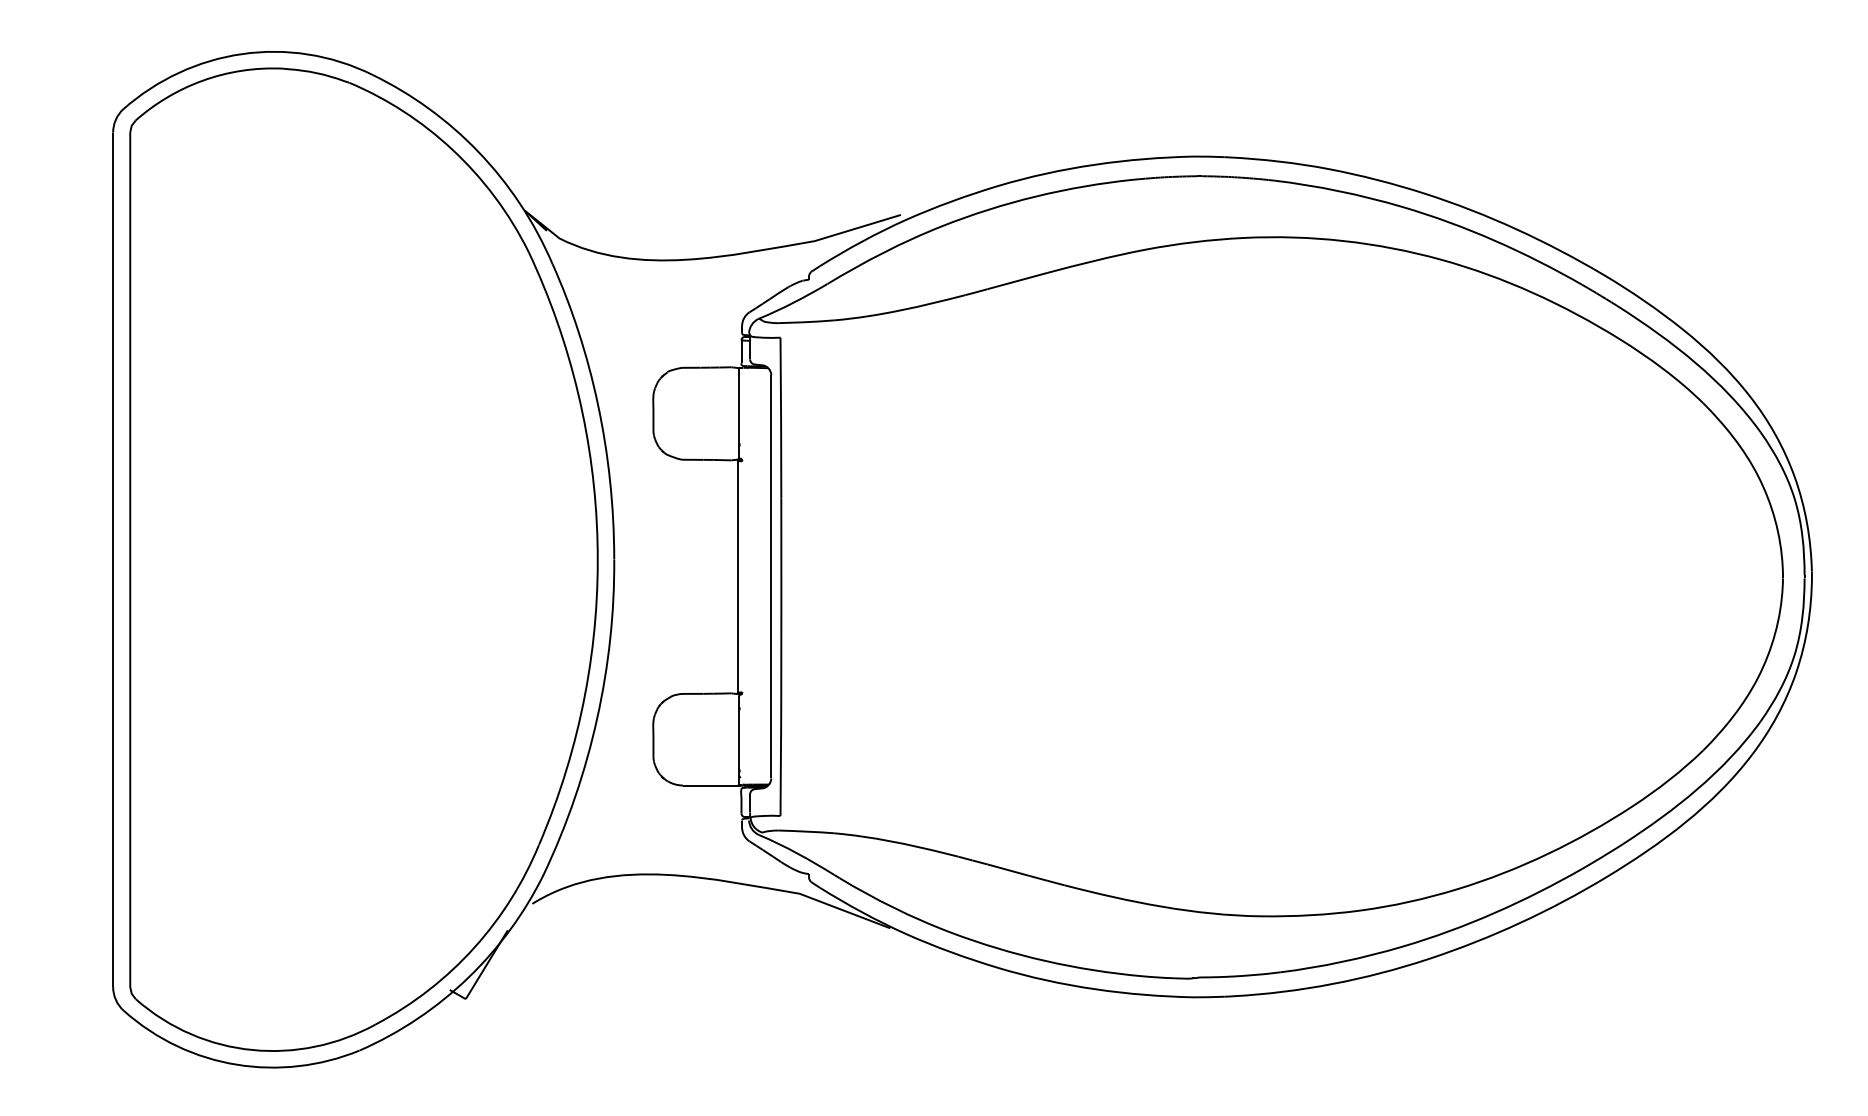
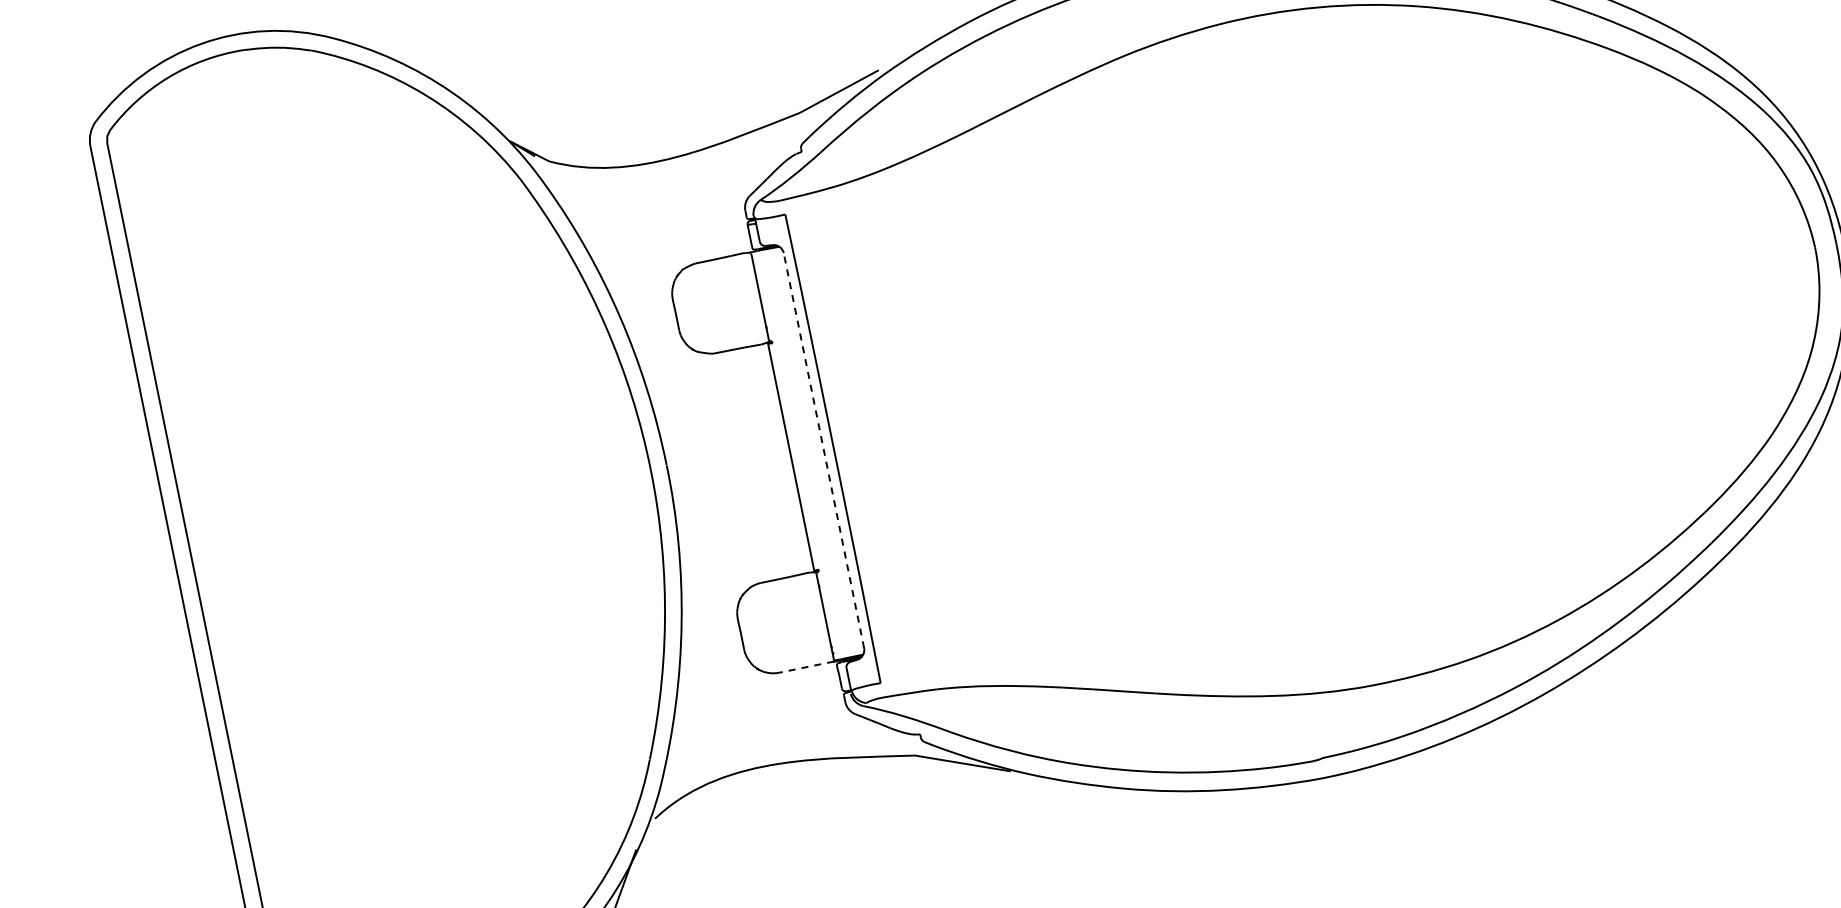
line: (771, 576) -> (824, 450), solid -> dashed
line: (710, 785) -> (805, 667), solid -> dashed

